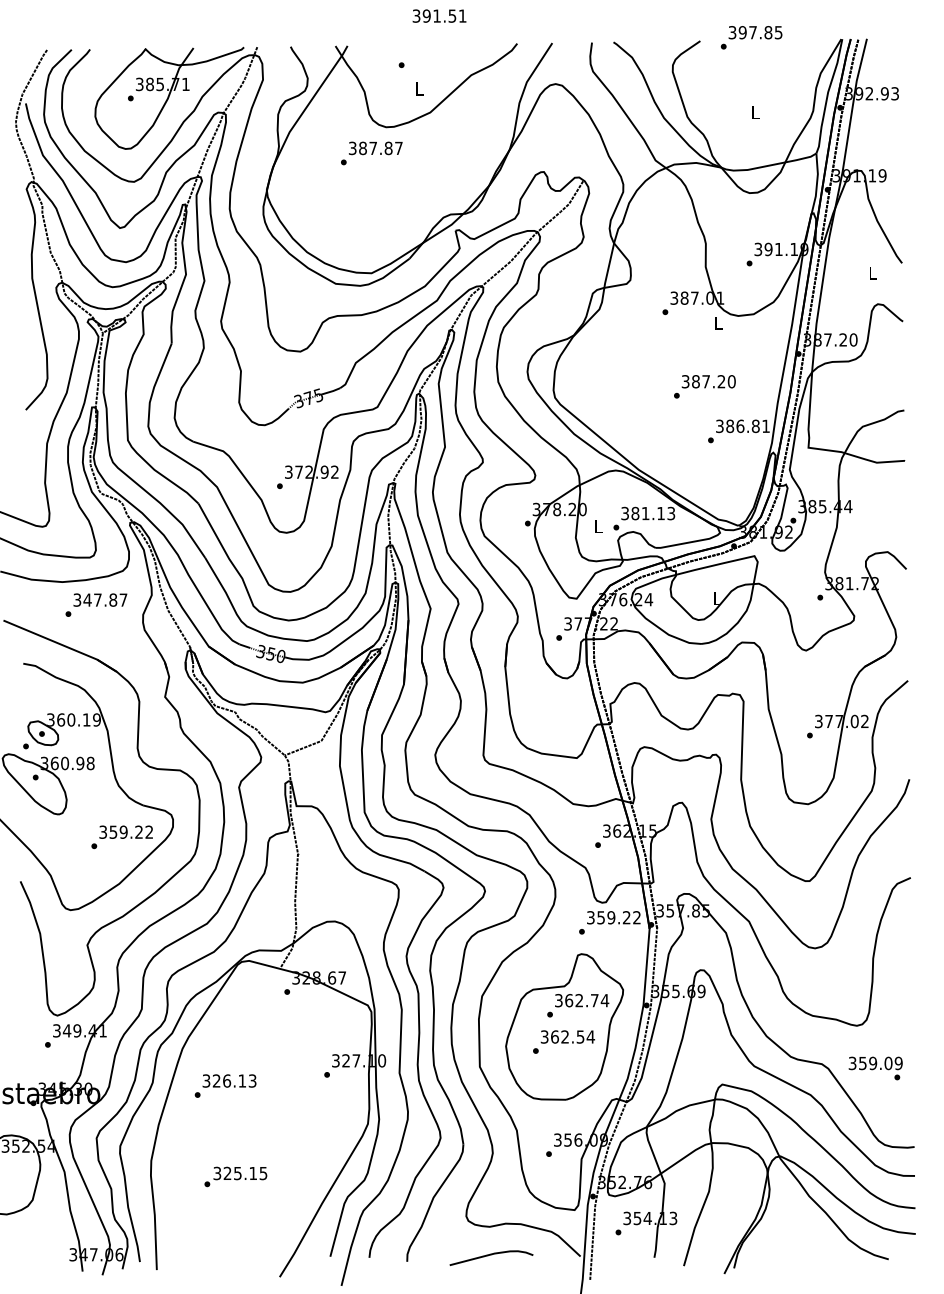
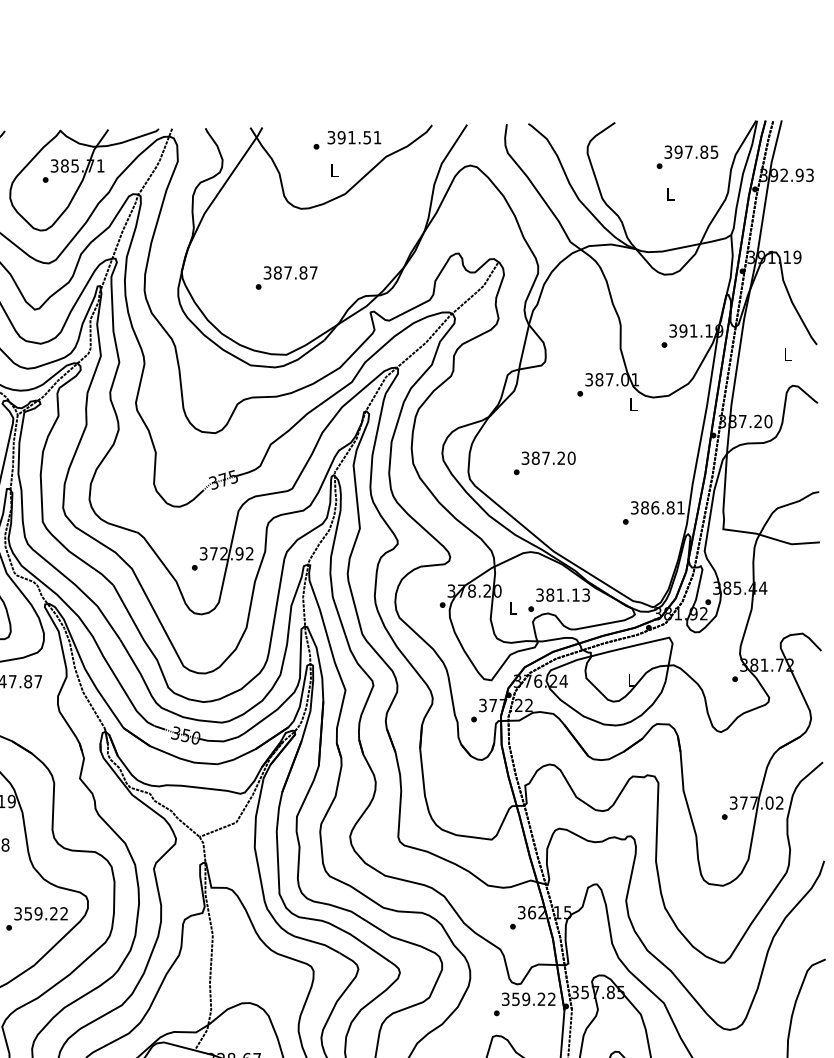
text: (439, 15) -> (354, 137), moved
text: (751, 37) -> (687, 157), moved
text: (371, 153) -> (286, 278), moved
text: (704, 386) -> (544, 463), moved

